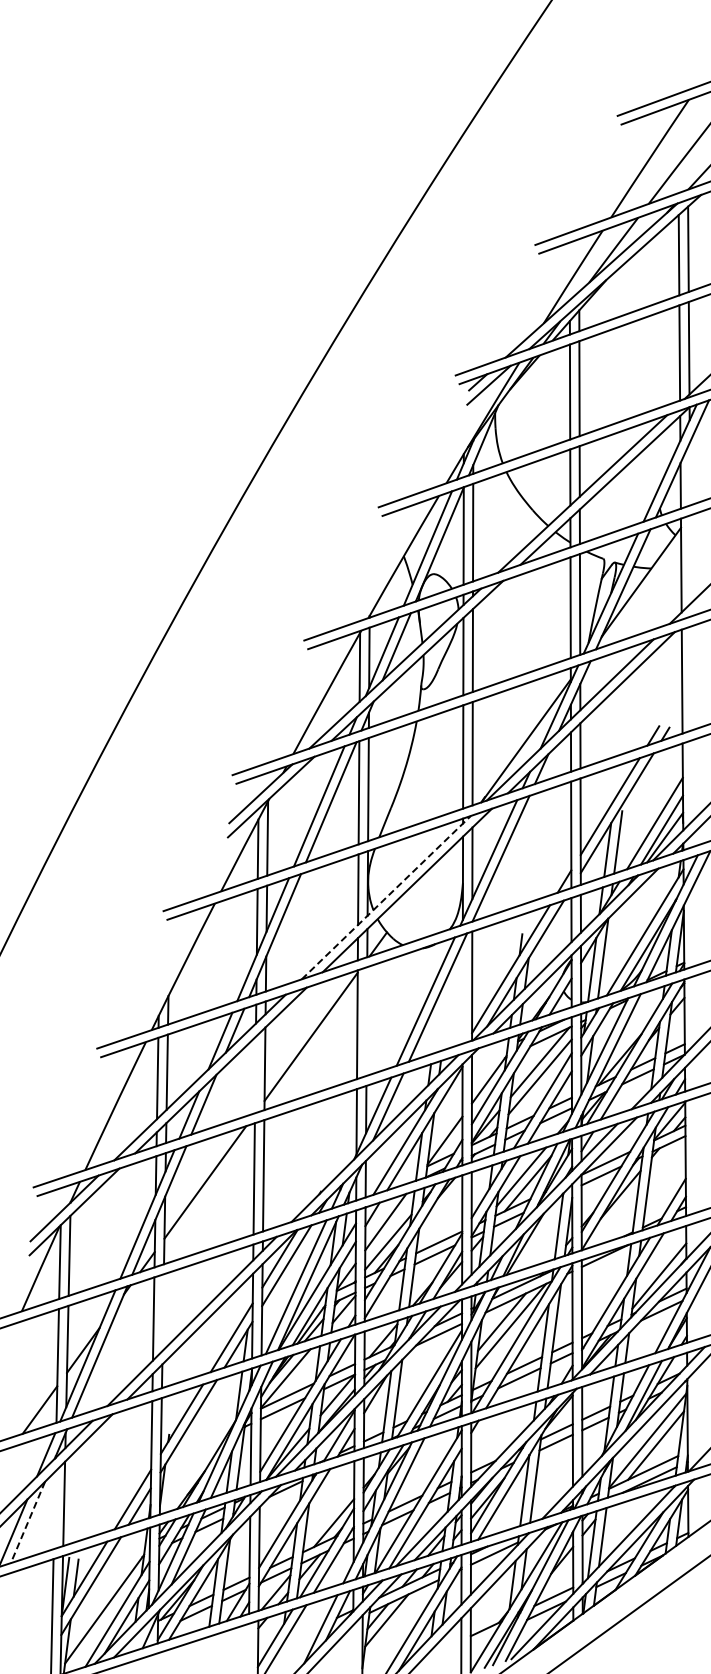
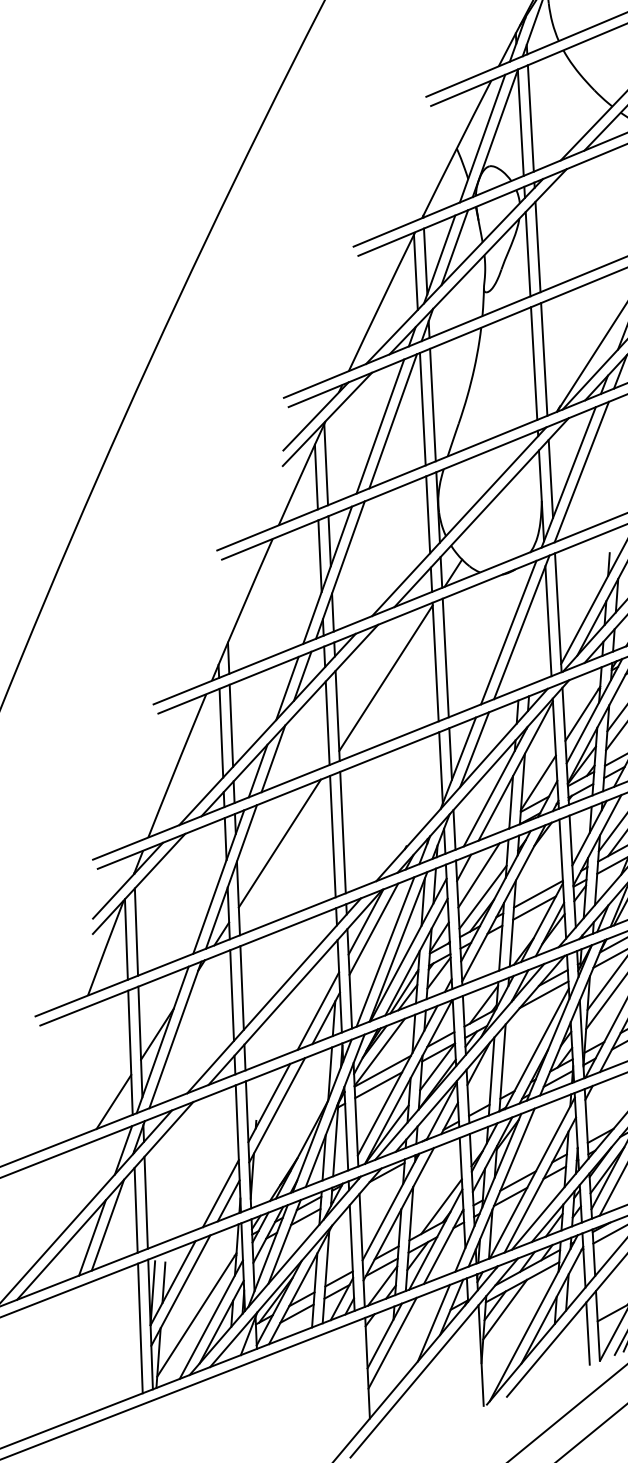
line: (386, 897) -> (459, 521), dashed -> solid
line: (462, 992) -> (548, 620), added
line: (366, 1021) -> (445, 657), added
line: (255, 1074) -> (327, 722), added
line: (162, 1312) -> (241, 987), added
line: (54, 1510) -> (136, 1210), added
line: (27, 1522) -> (107, 1225), dashed -> solid

